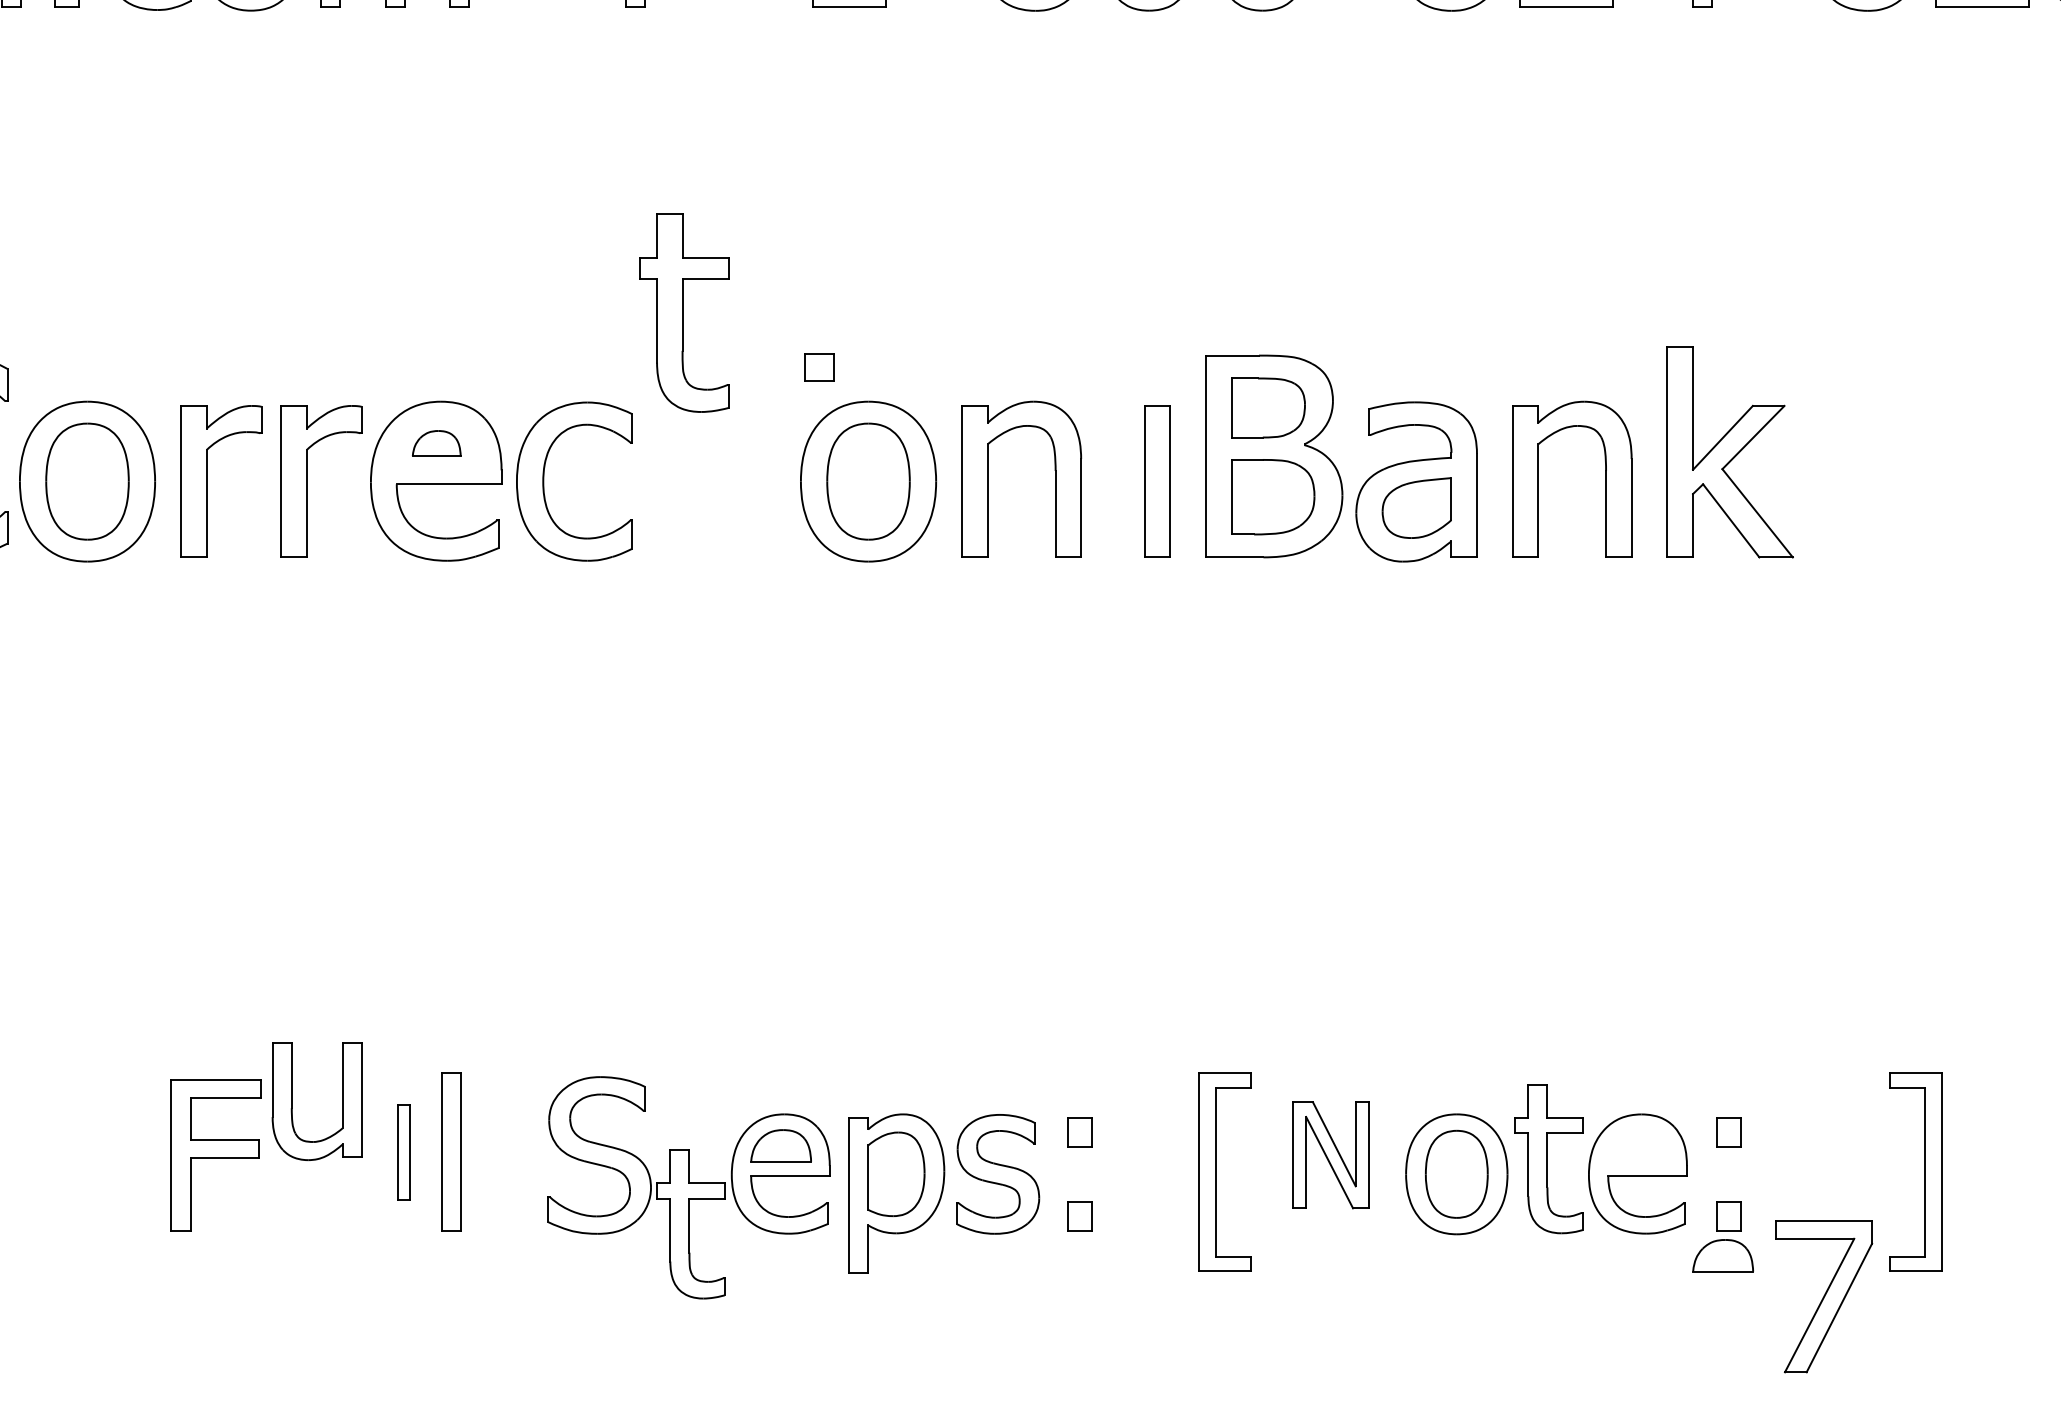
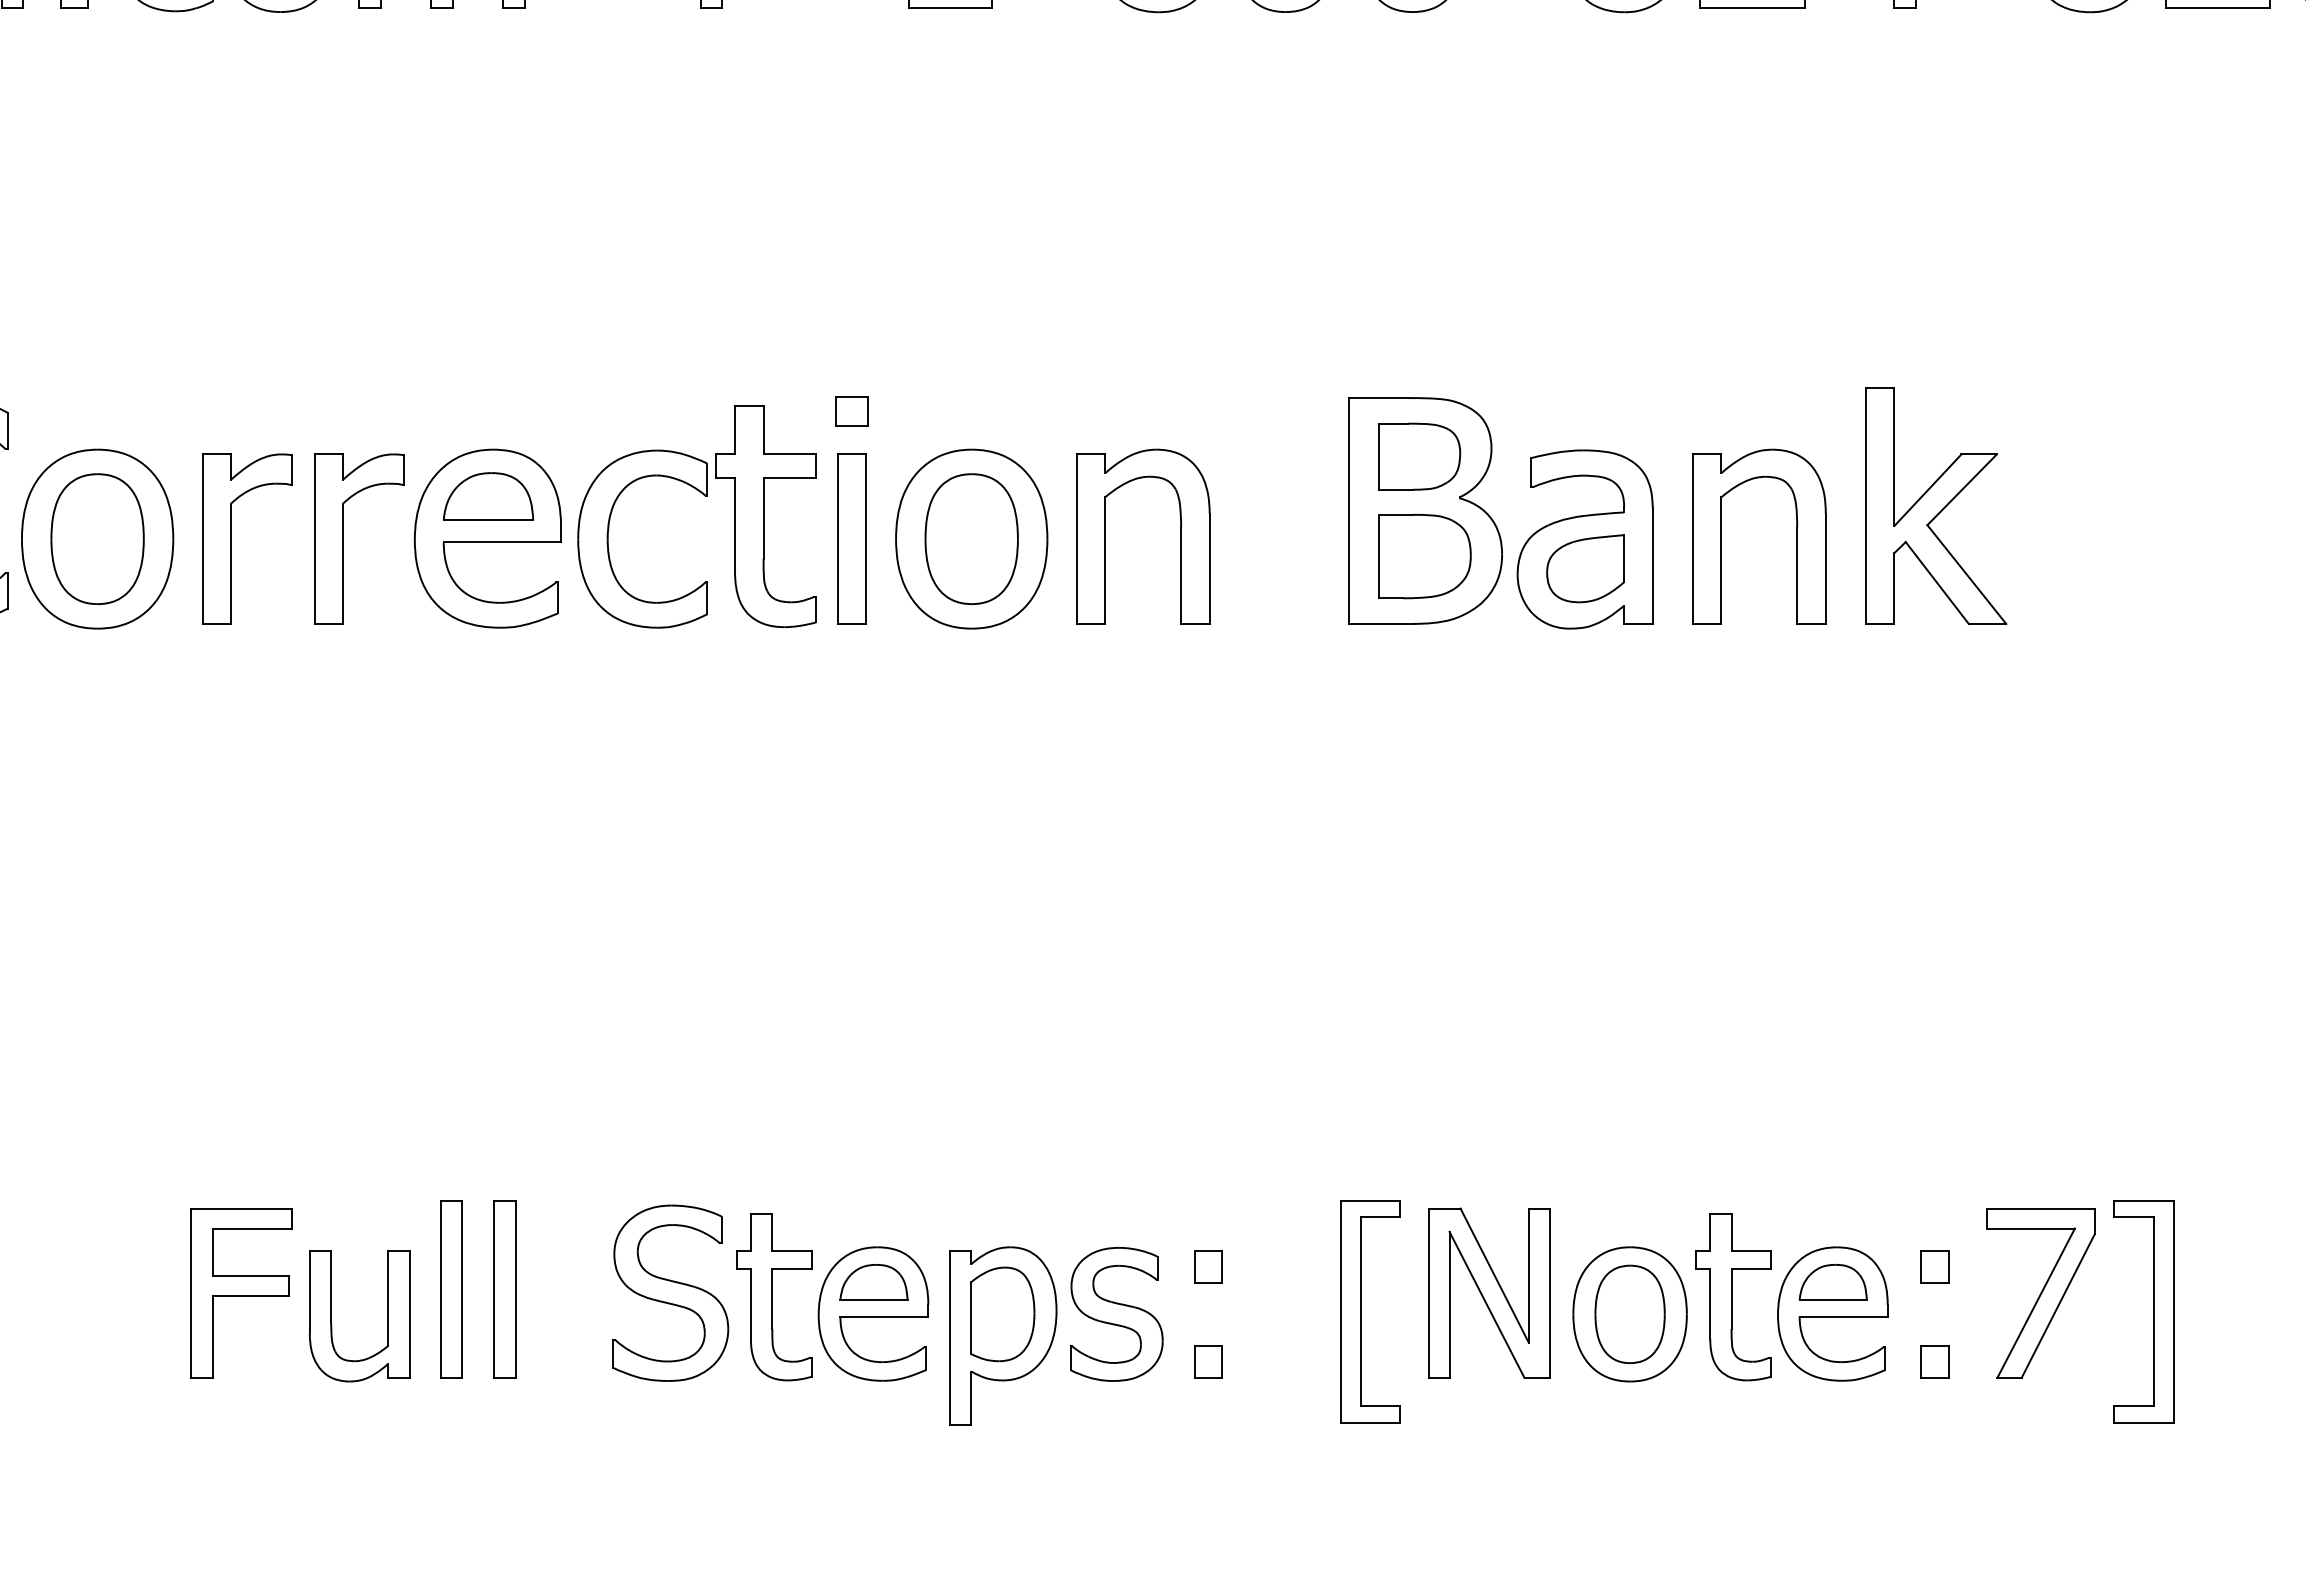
part: (684, 313) -> (765, 516), moved
part: (819, 367) -> (851, 411), moved
part: (436, 443) -> (488, 496), size x1.67
part: (1156, 481) -> (851, 538), moved
part: (292, 1108) -> (332, 1323), moved
part: (403, 1152) -> (451, 1289), size x1.67
part: (1331, 1154) -> (1489, 1292), size x1.43
part: (691, 1224) -> (774, 1297), moved
part: (1722, 1255) -> (1832, 1282), moved
part: (1823, 1296) -> (2040, 1293), moved

